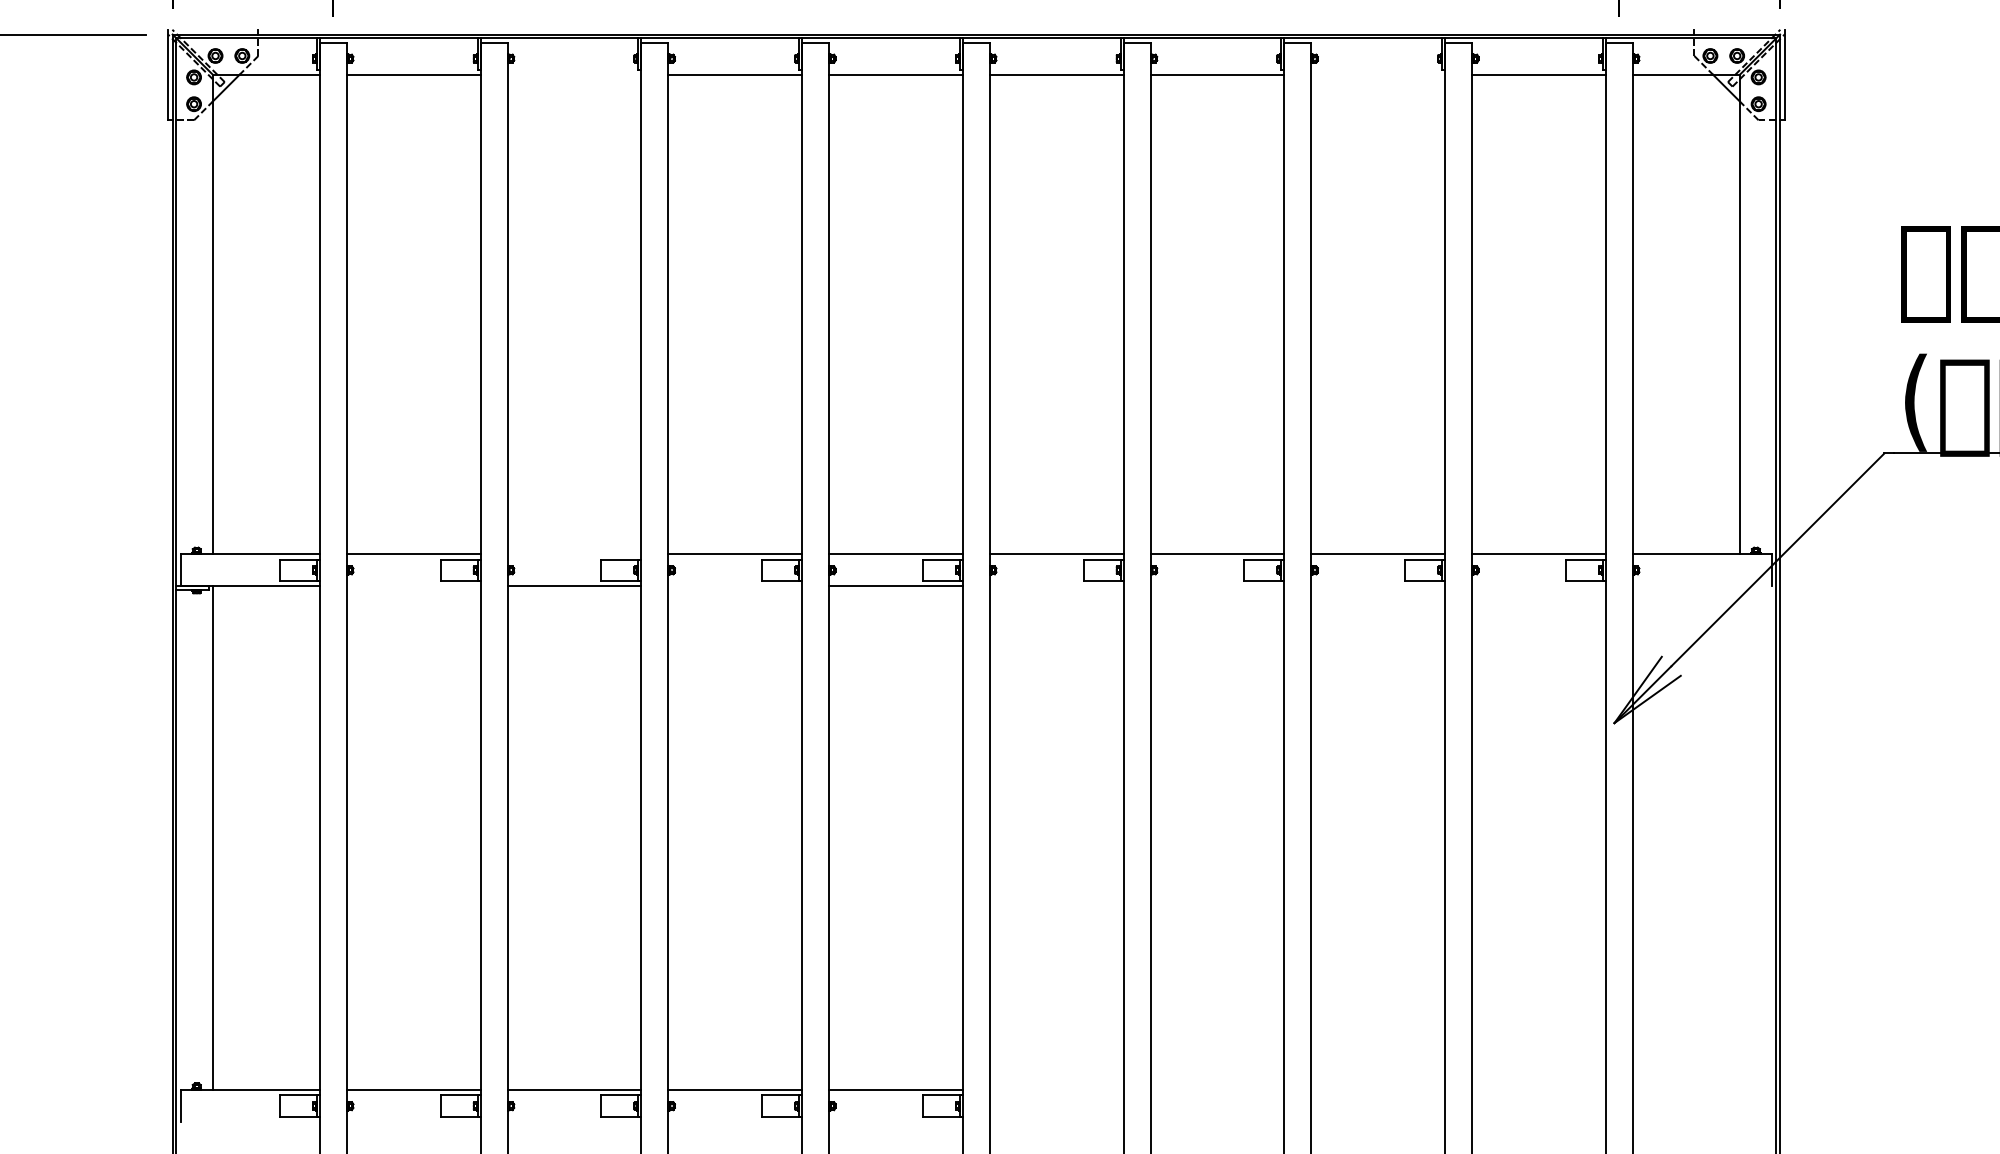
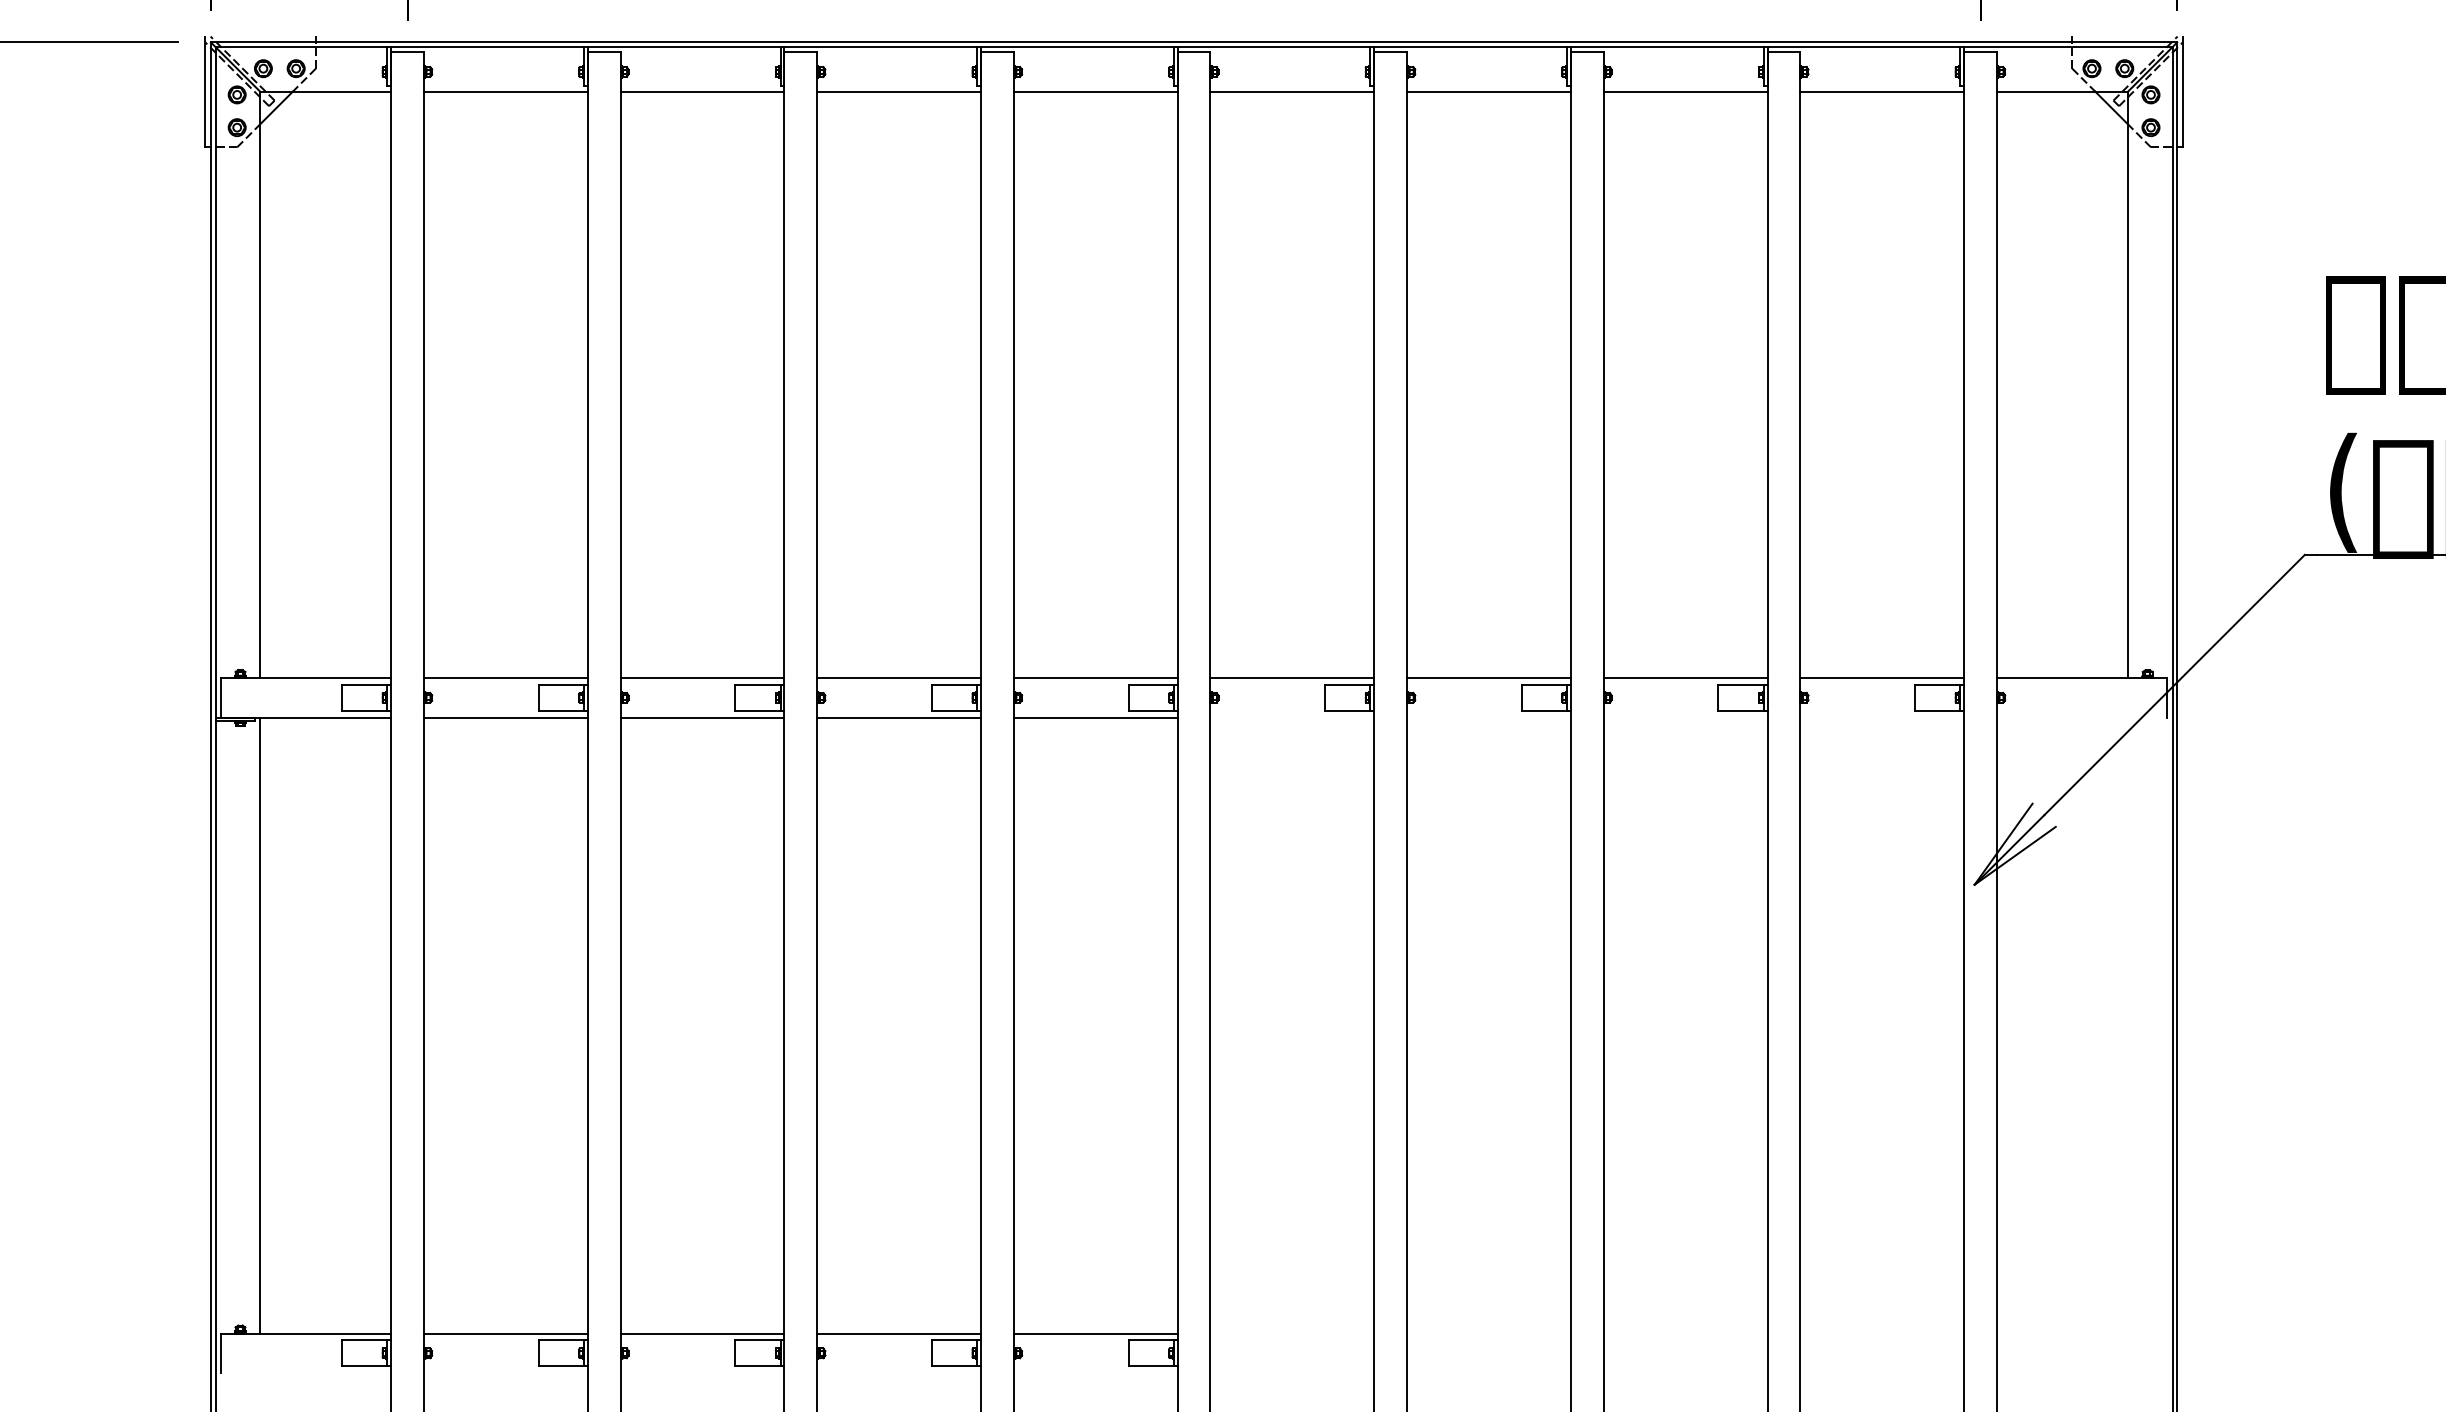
line: (574, 74) -> (702, 91), added
line: (1378, 74) -> (1685, 91), added
line: (574, 554) -> (702, 678), added
line: (413, 586) -> (505, 717), added
line: (735, 586) -> (899, 717), added

